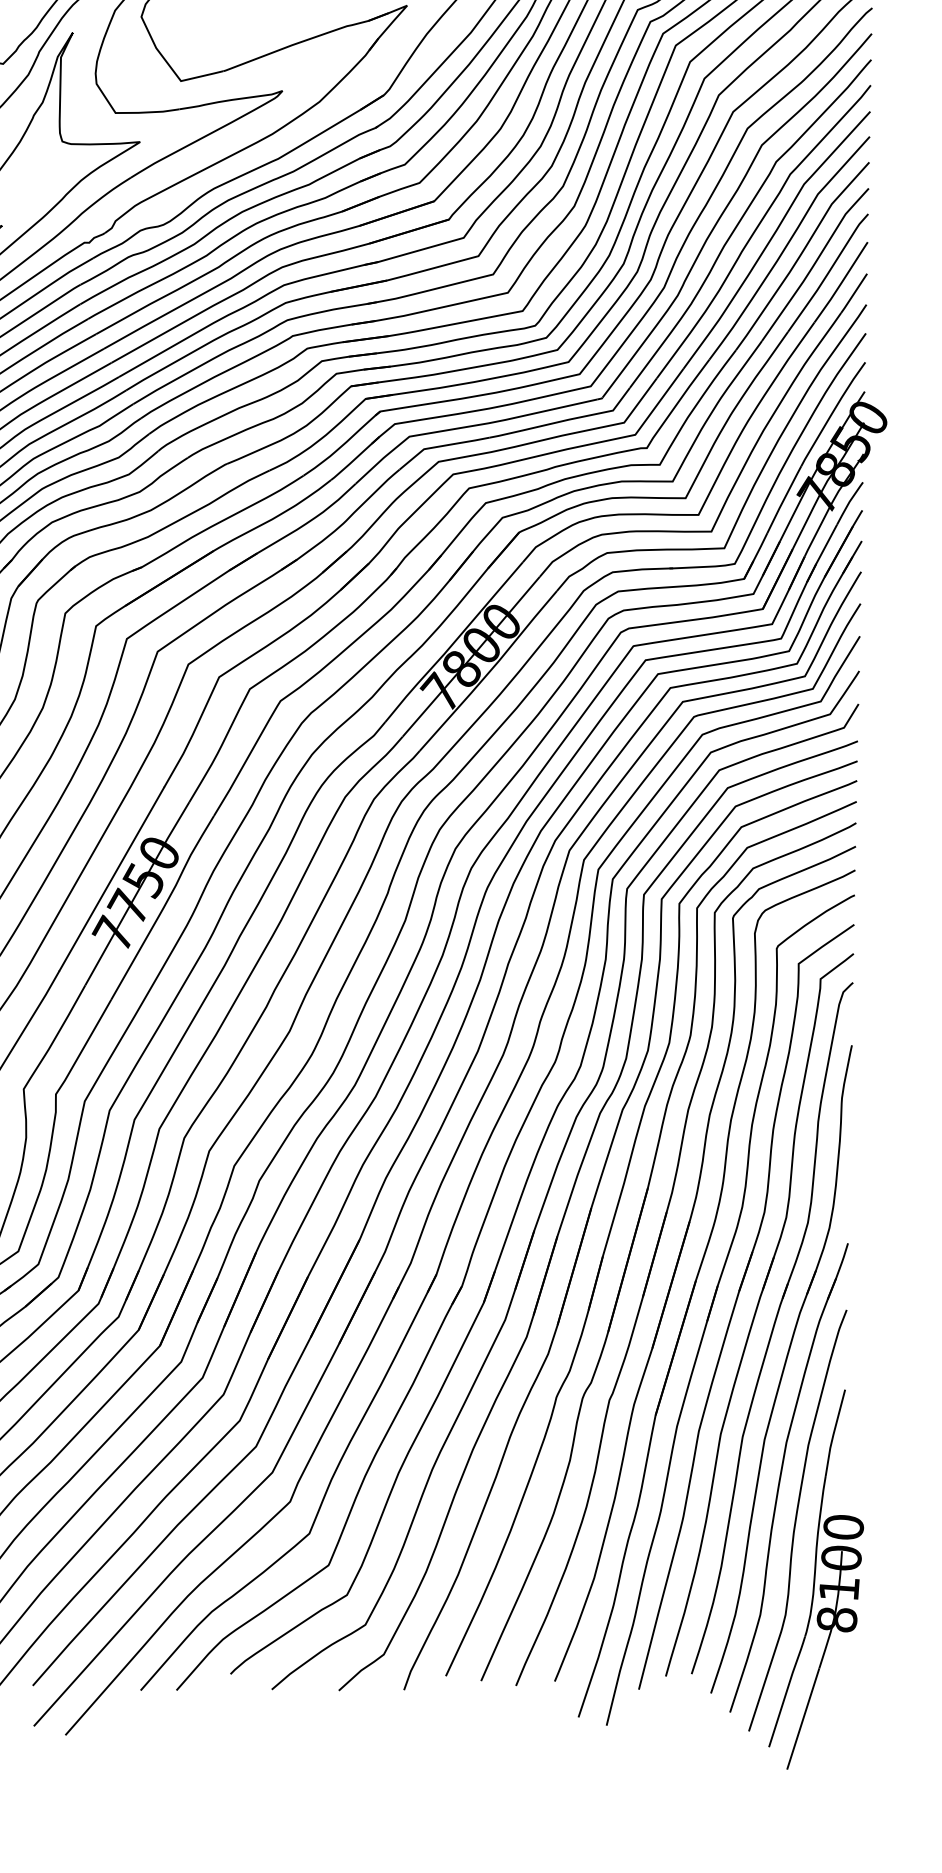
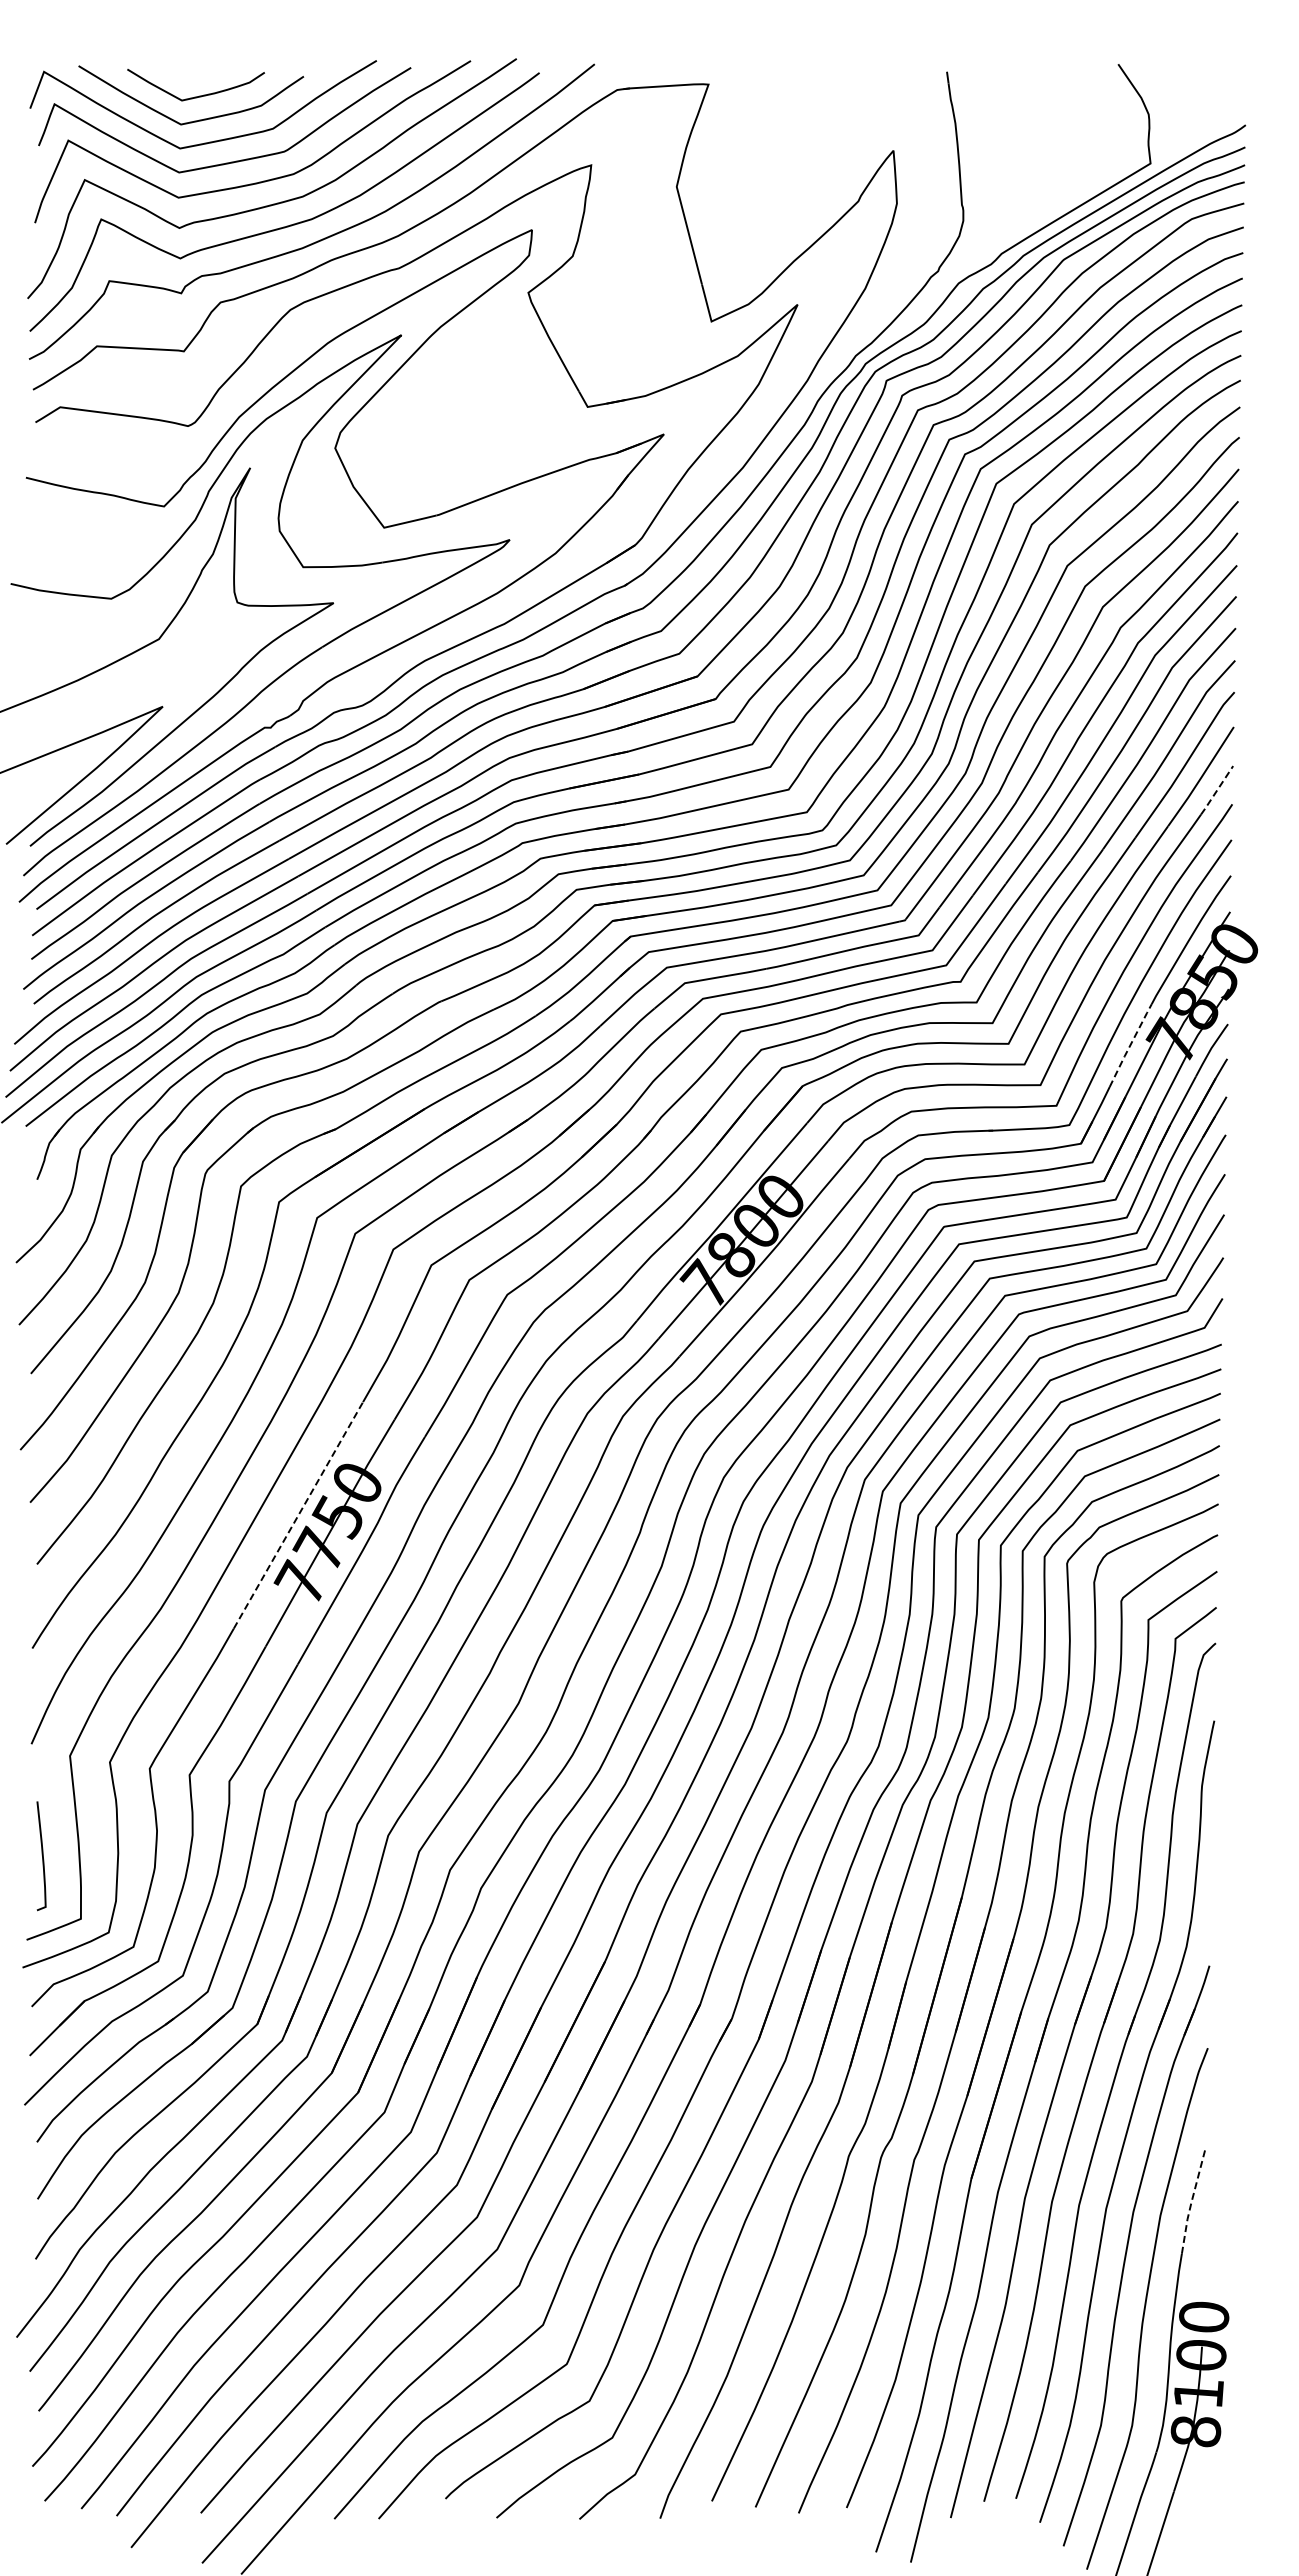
line: (853, 294) -> (1216, 791), solid -> dashed
line: (784, 498) -> (1130, 1044), solid -> dashed
line: (111, 878) -> (298, 1514), solid -> dashed
line: (833, 1433) -> (1191, 2200), solid -> dashed

